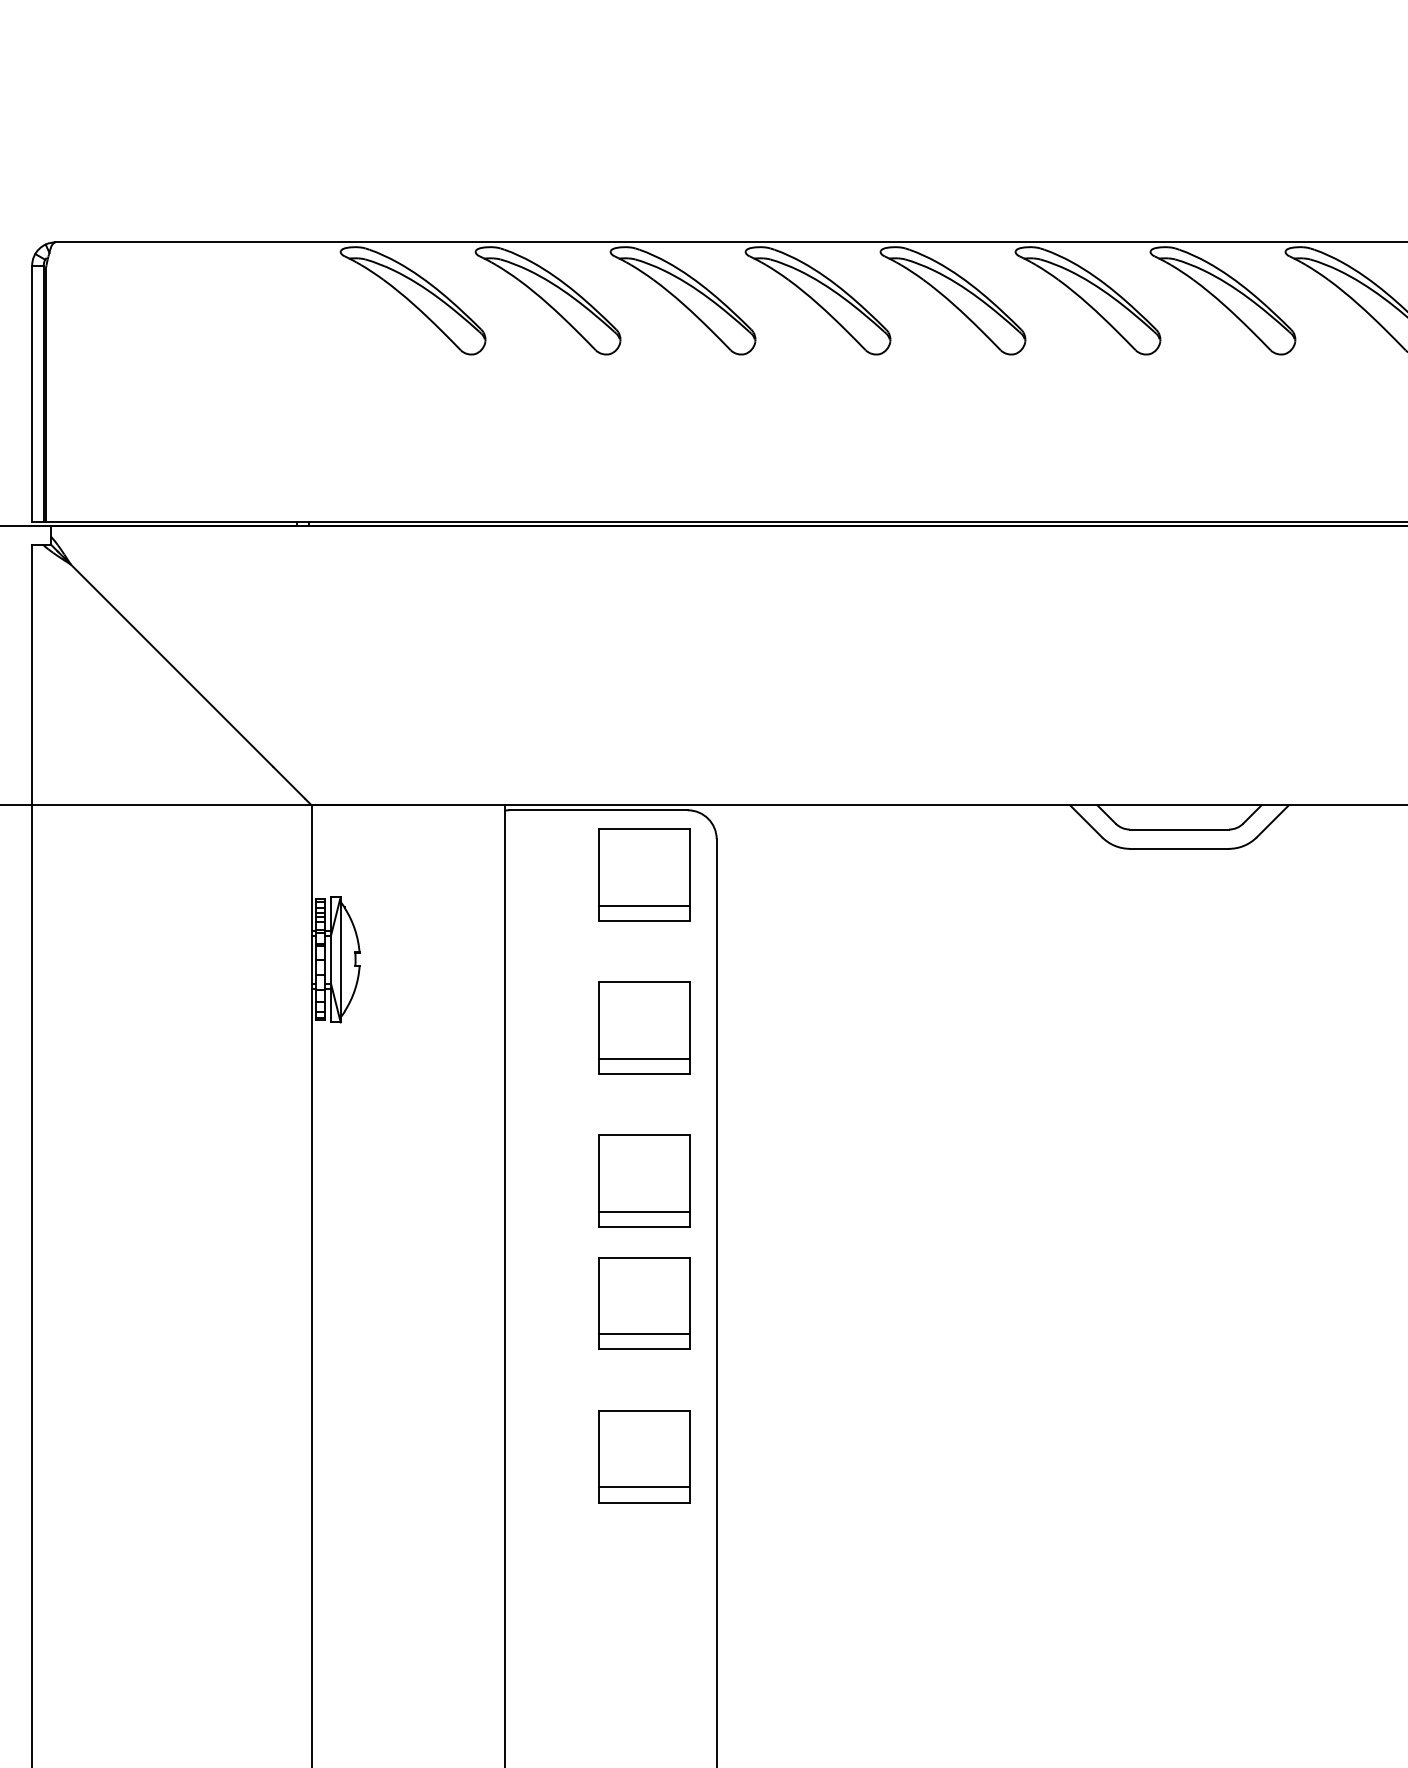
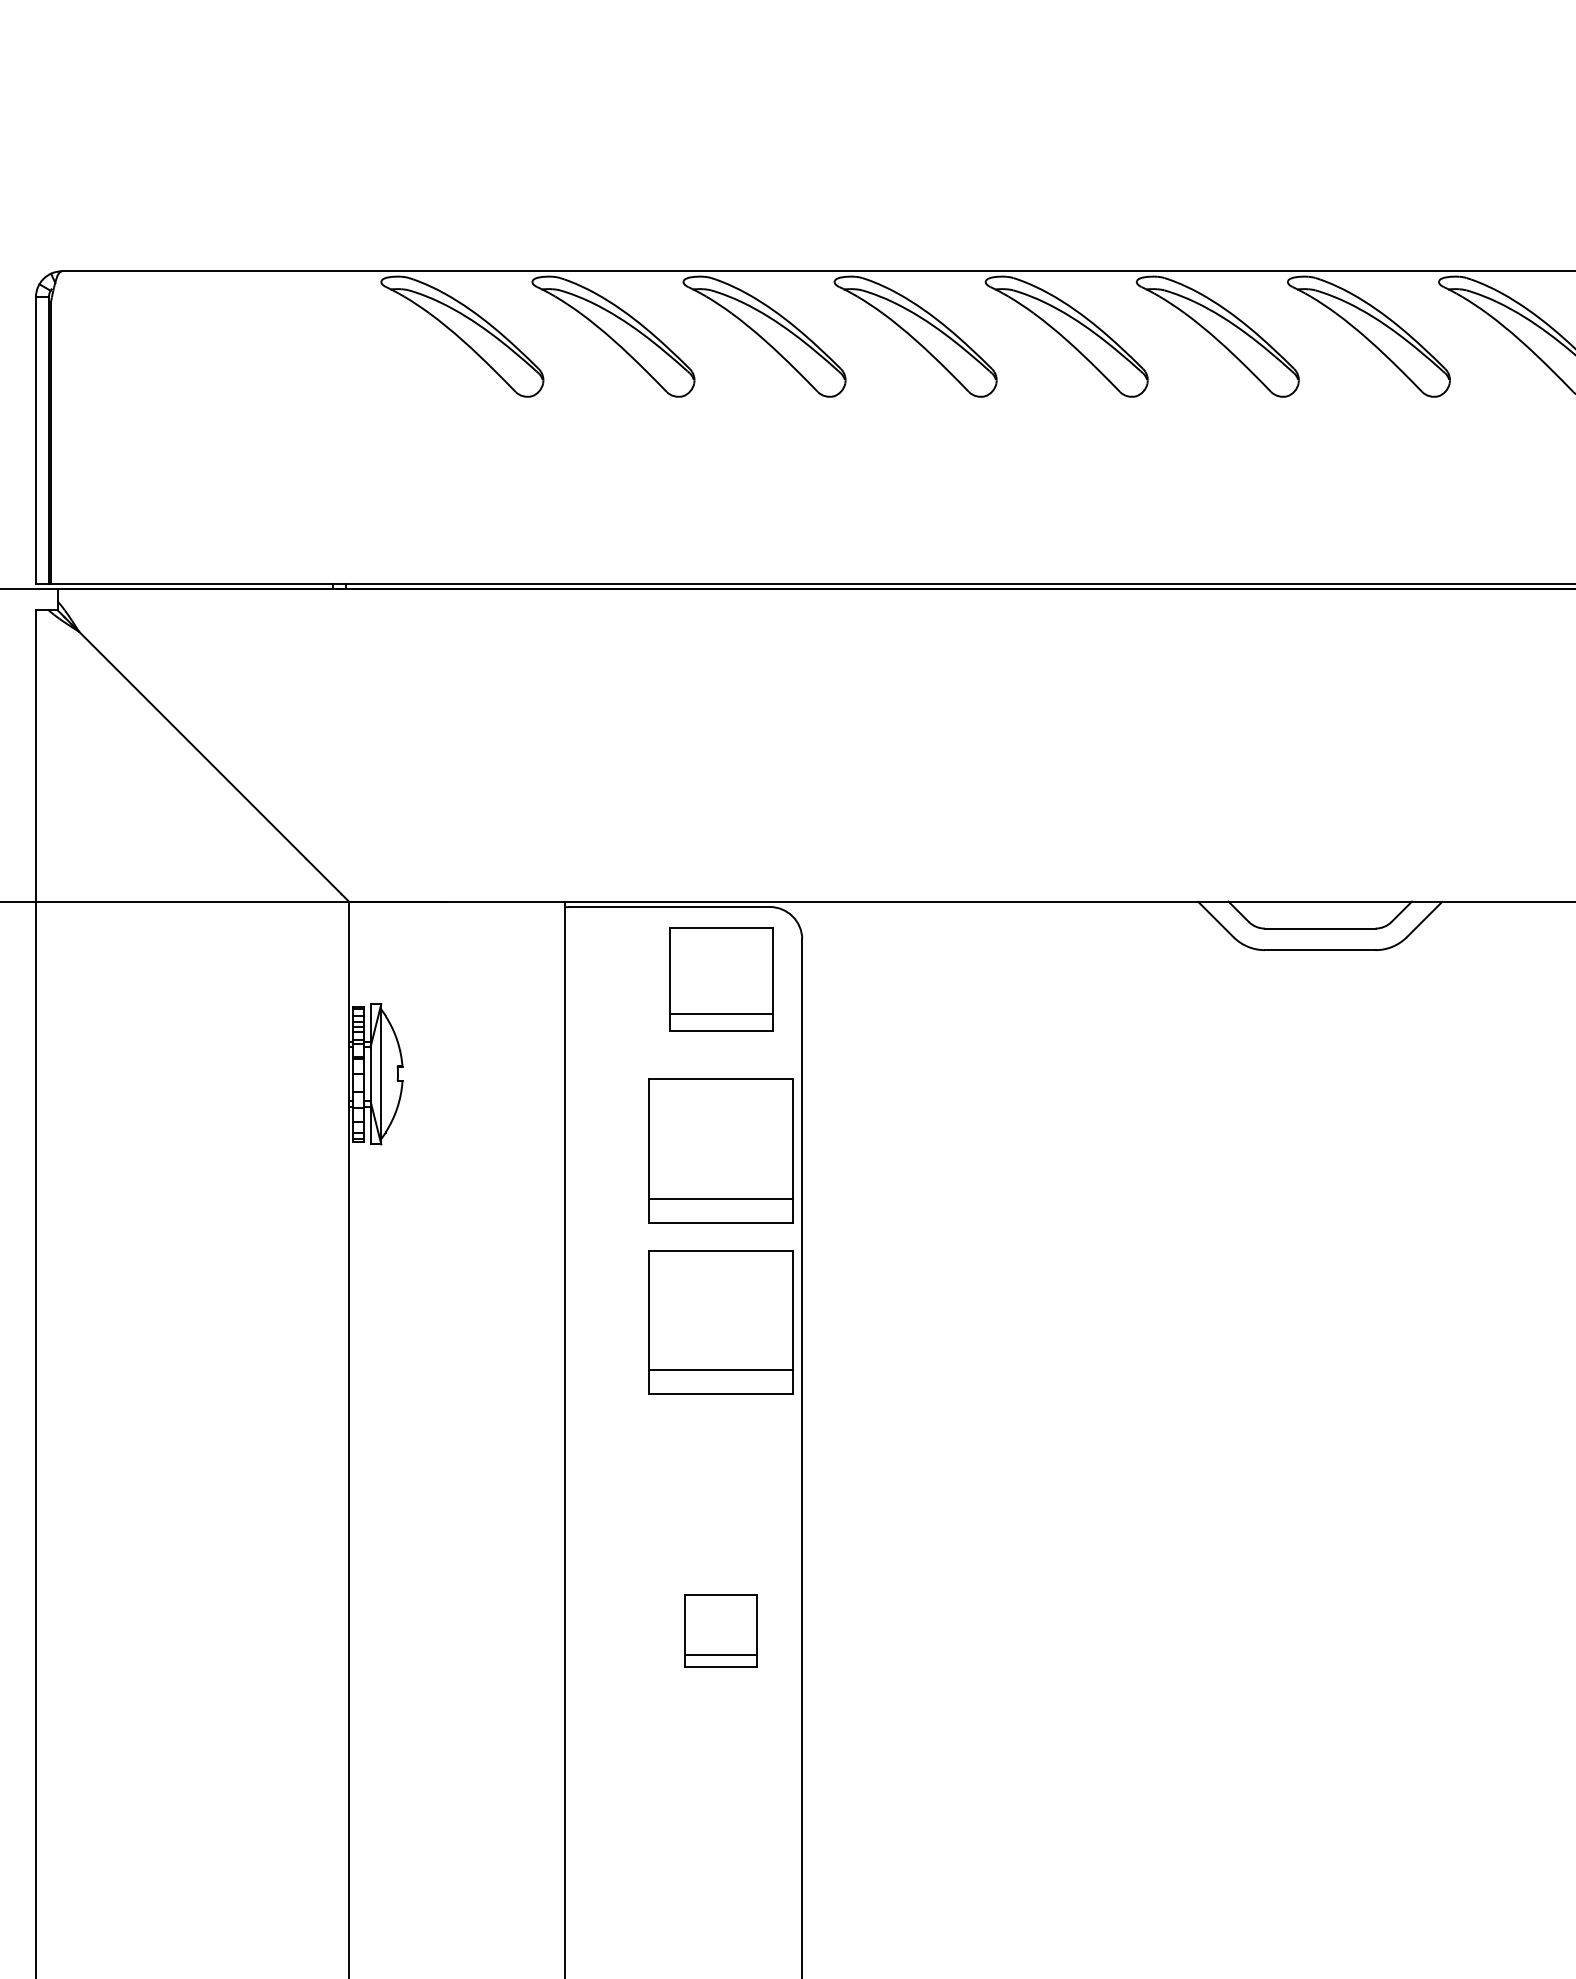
part: (644, 1027) -> (721, 1150), size x1.4
part: (644, 1180) -> (721, 1321), size x1.4
part: (644, 1303) -> (721, 1459), removed
part: (644, 1456) -> (721, 1630), size x0.7

